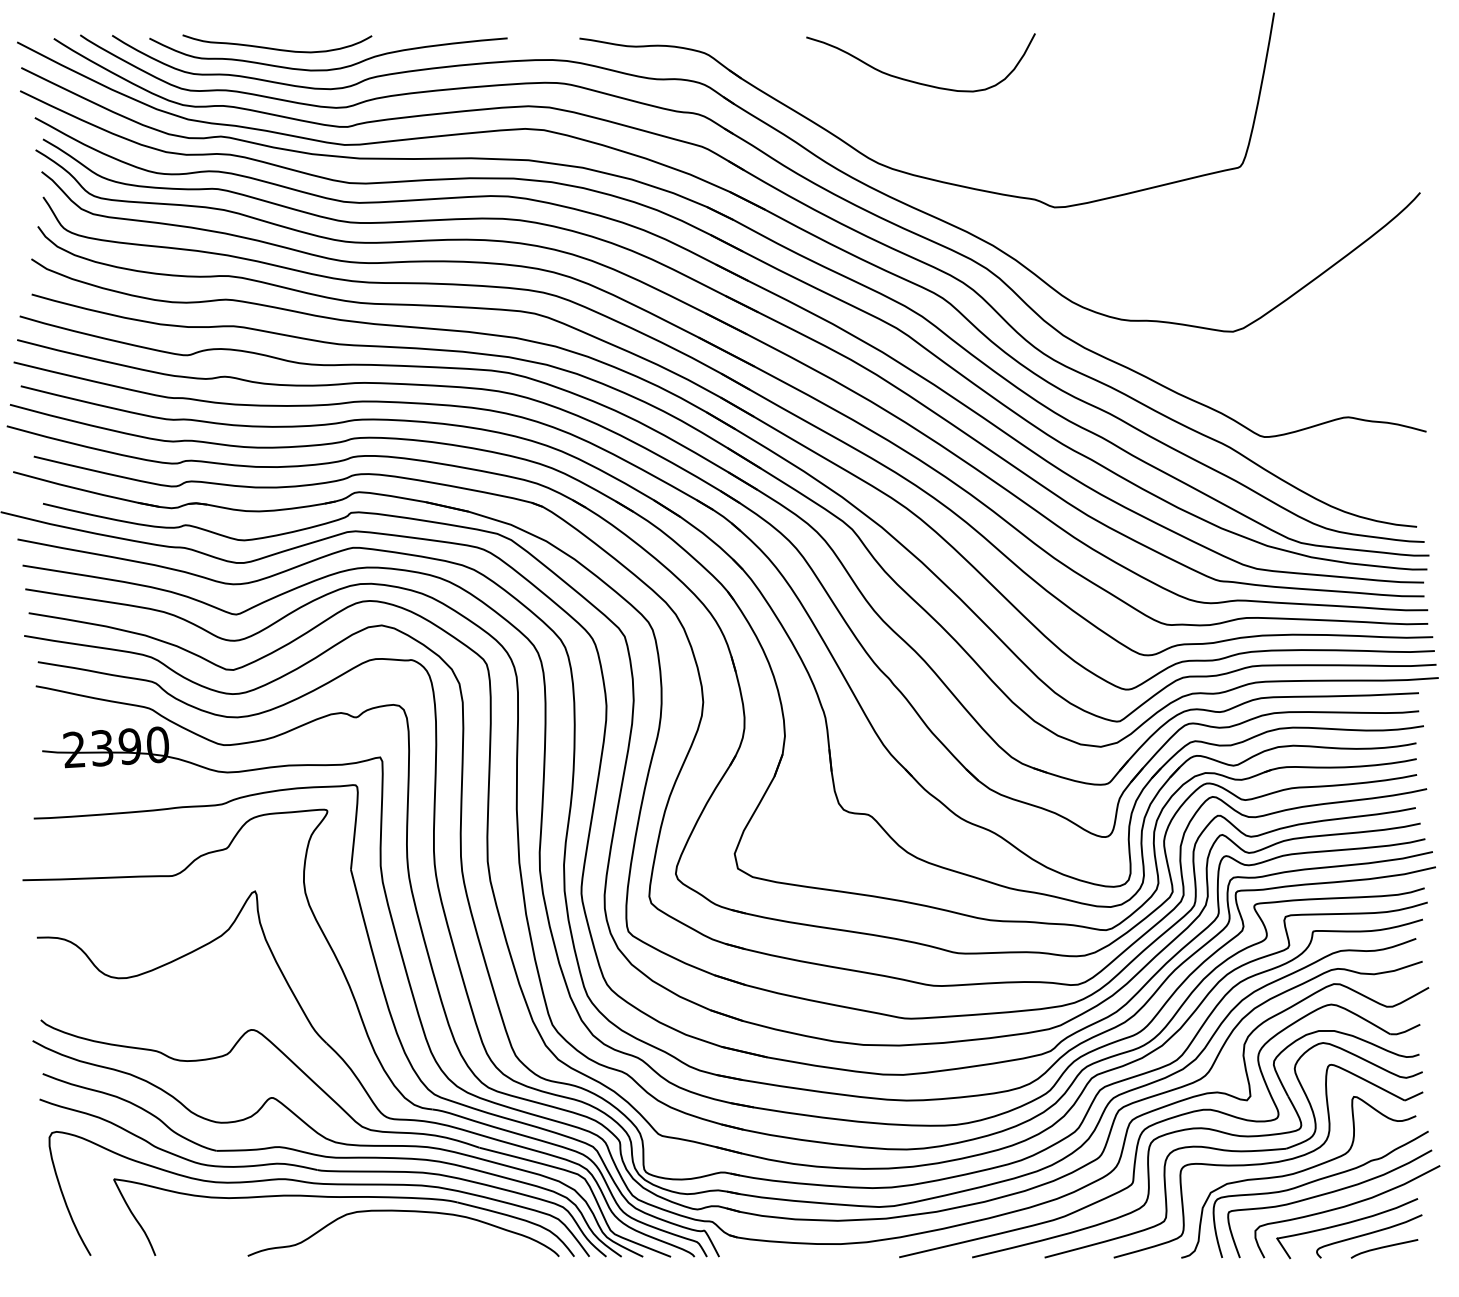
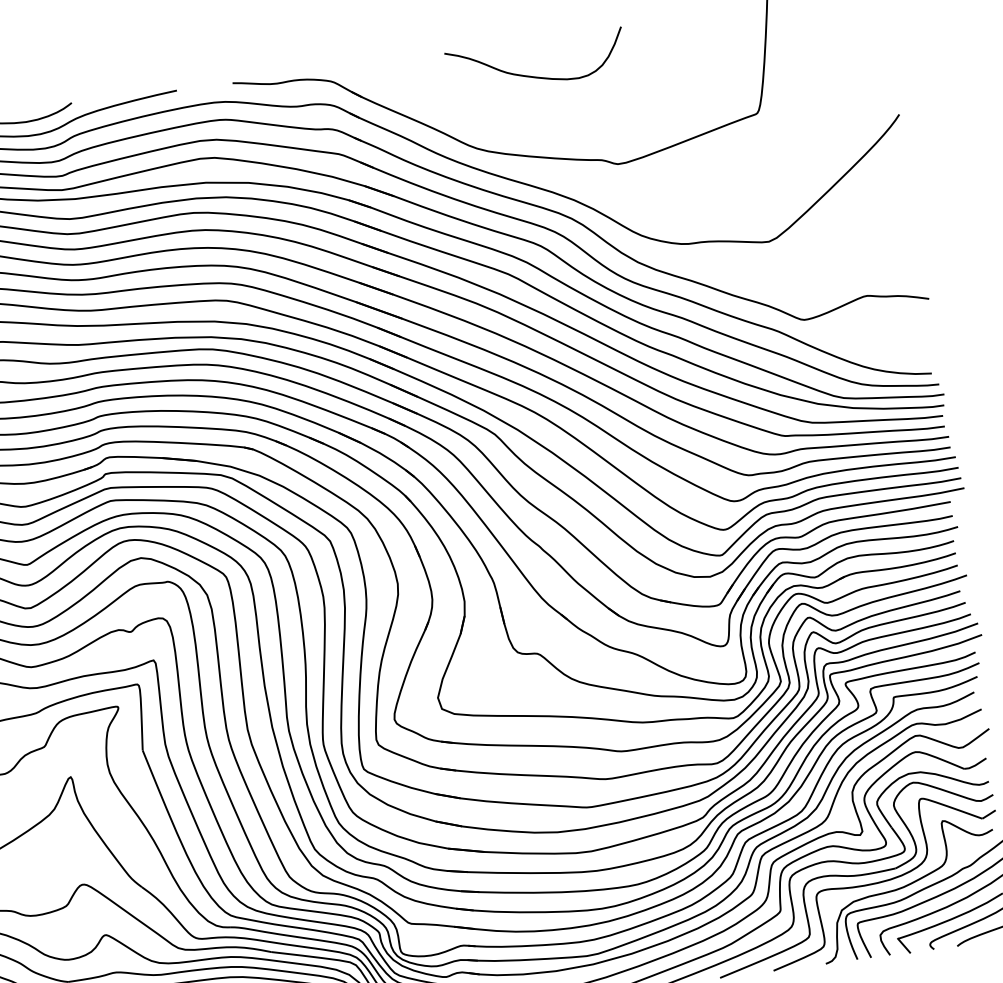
curve: (916, 81) -> (534, 76), moved

